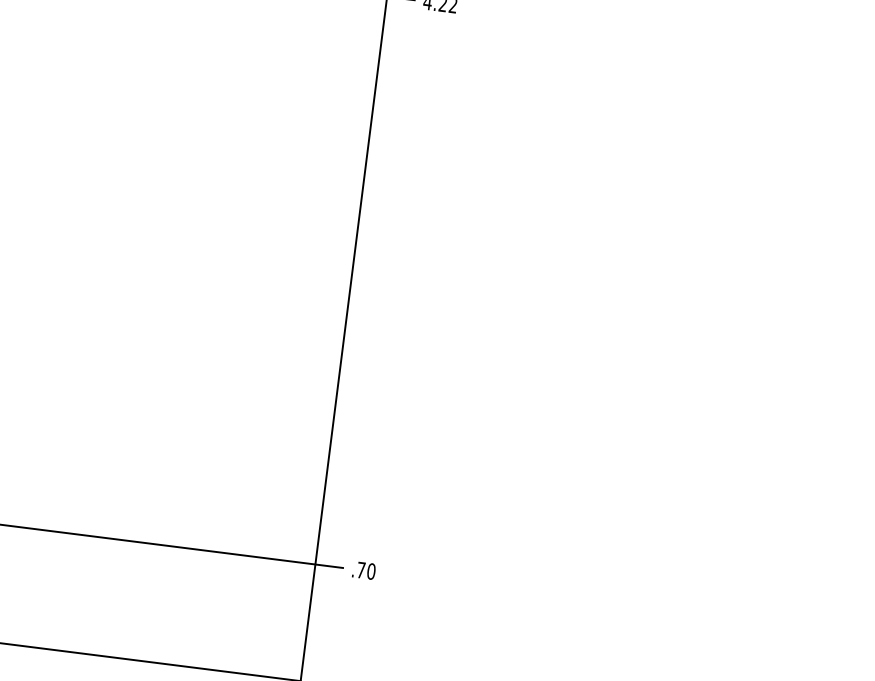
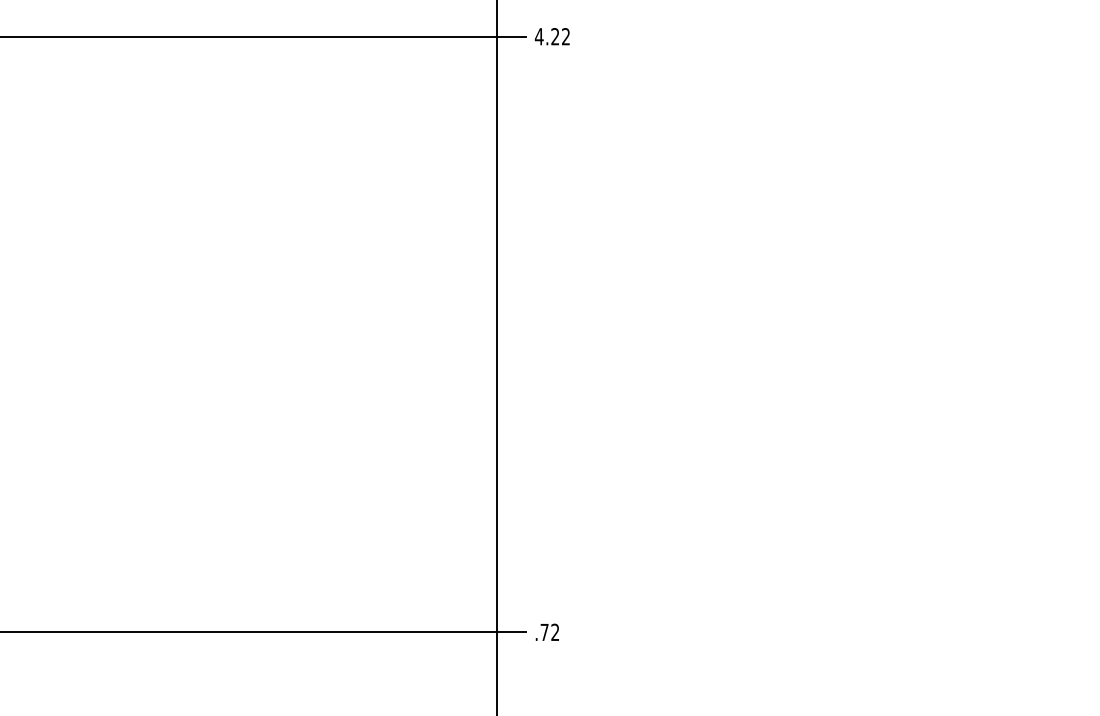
text: (371, 571) -> (555, 632), .70 -> .72

